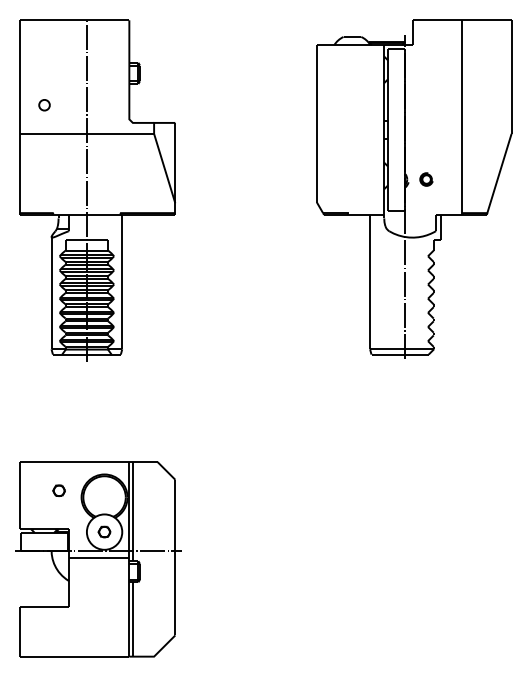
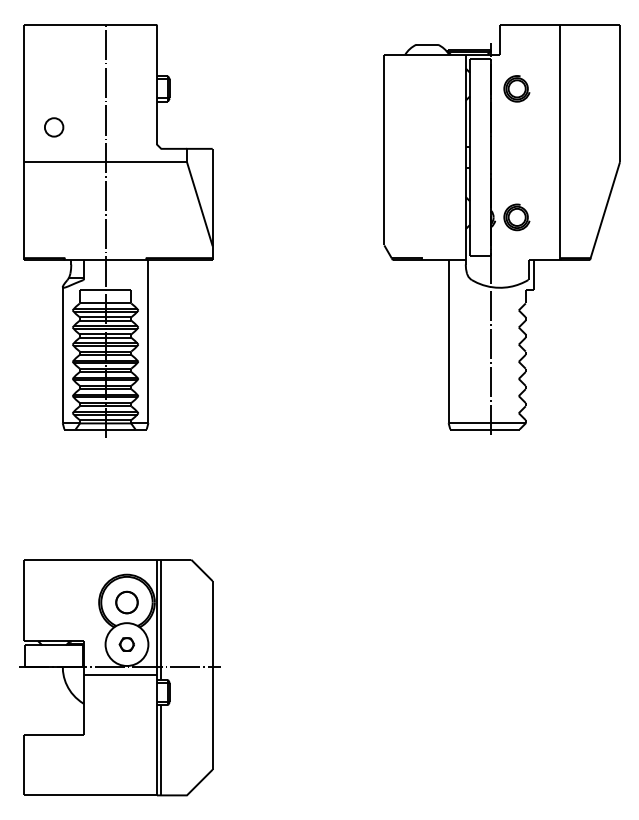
part: (426, 73) -> (516, 88), added
part: (44, 105) -> (54, 127), size x1.43
part: (426, 179) -> (516, 217), size x1.67
part: (58, 490) -> (71, 594), removed
part: (104, 497) -> (126, 602), added

